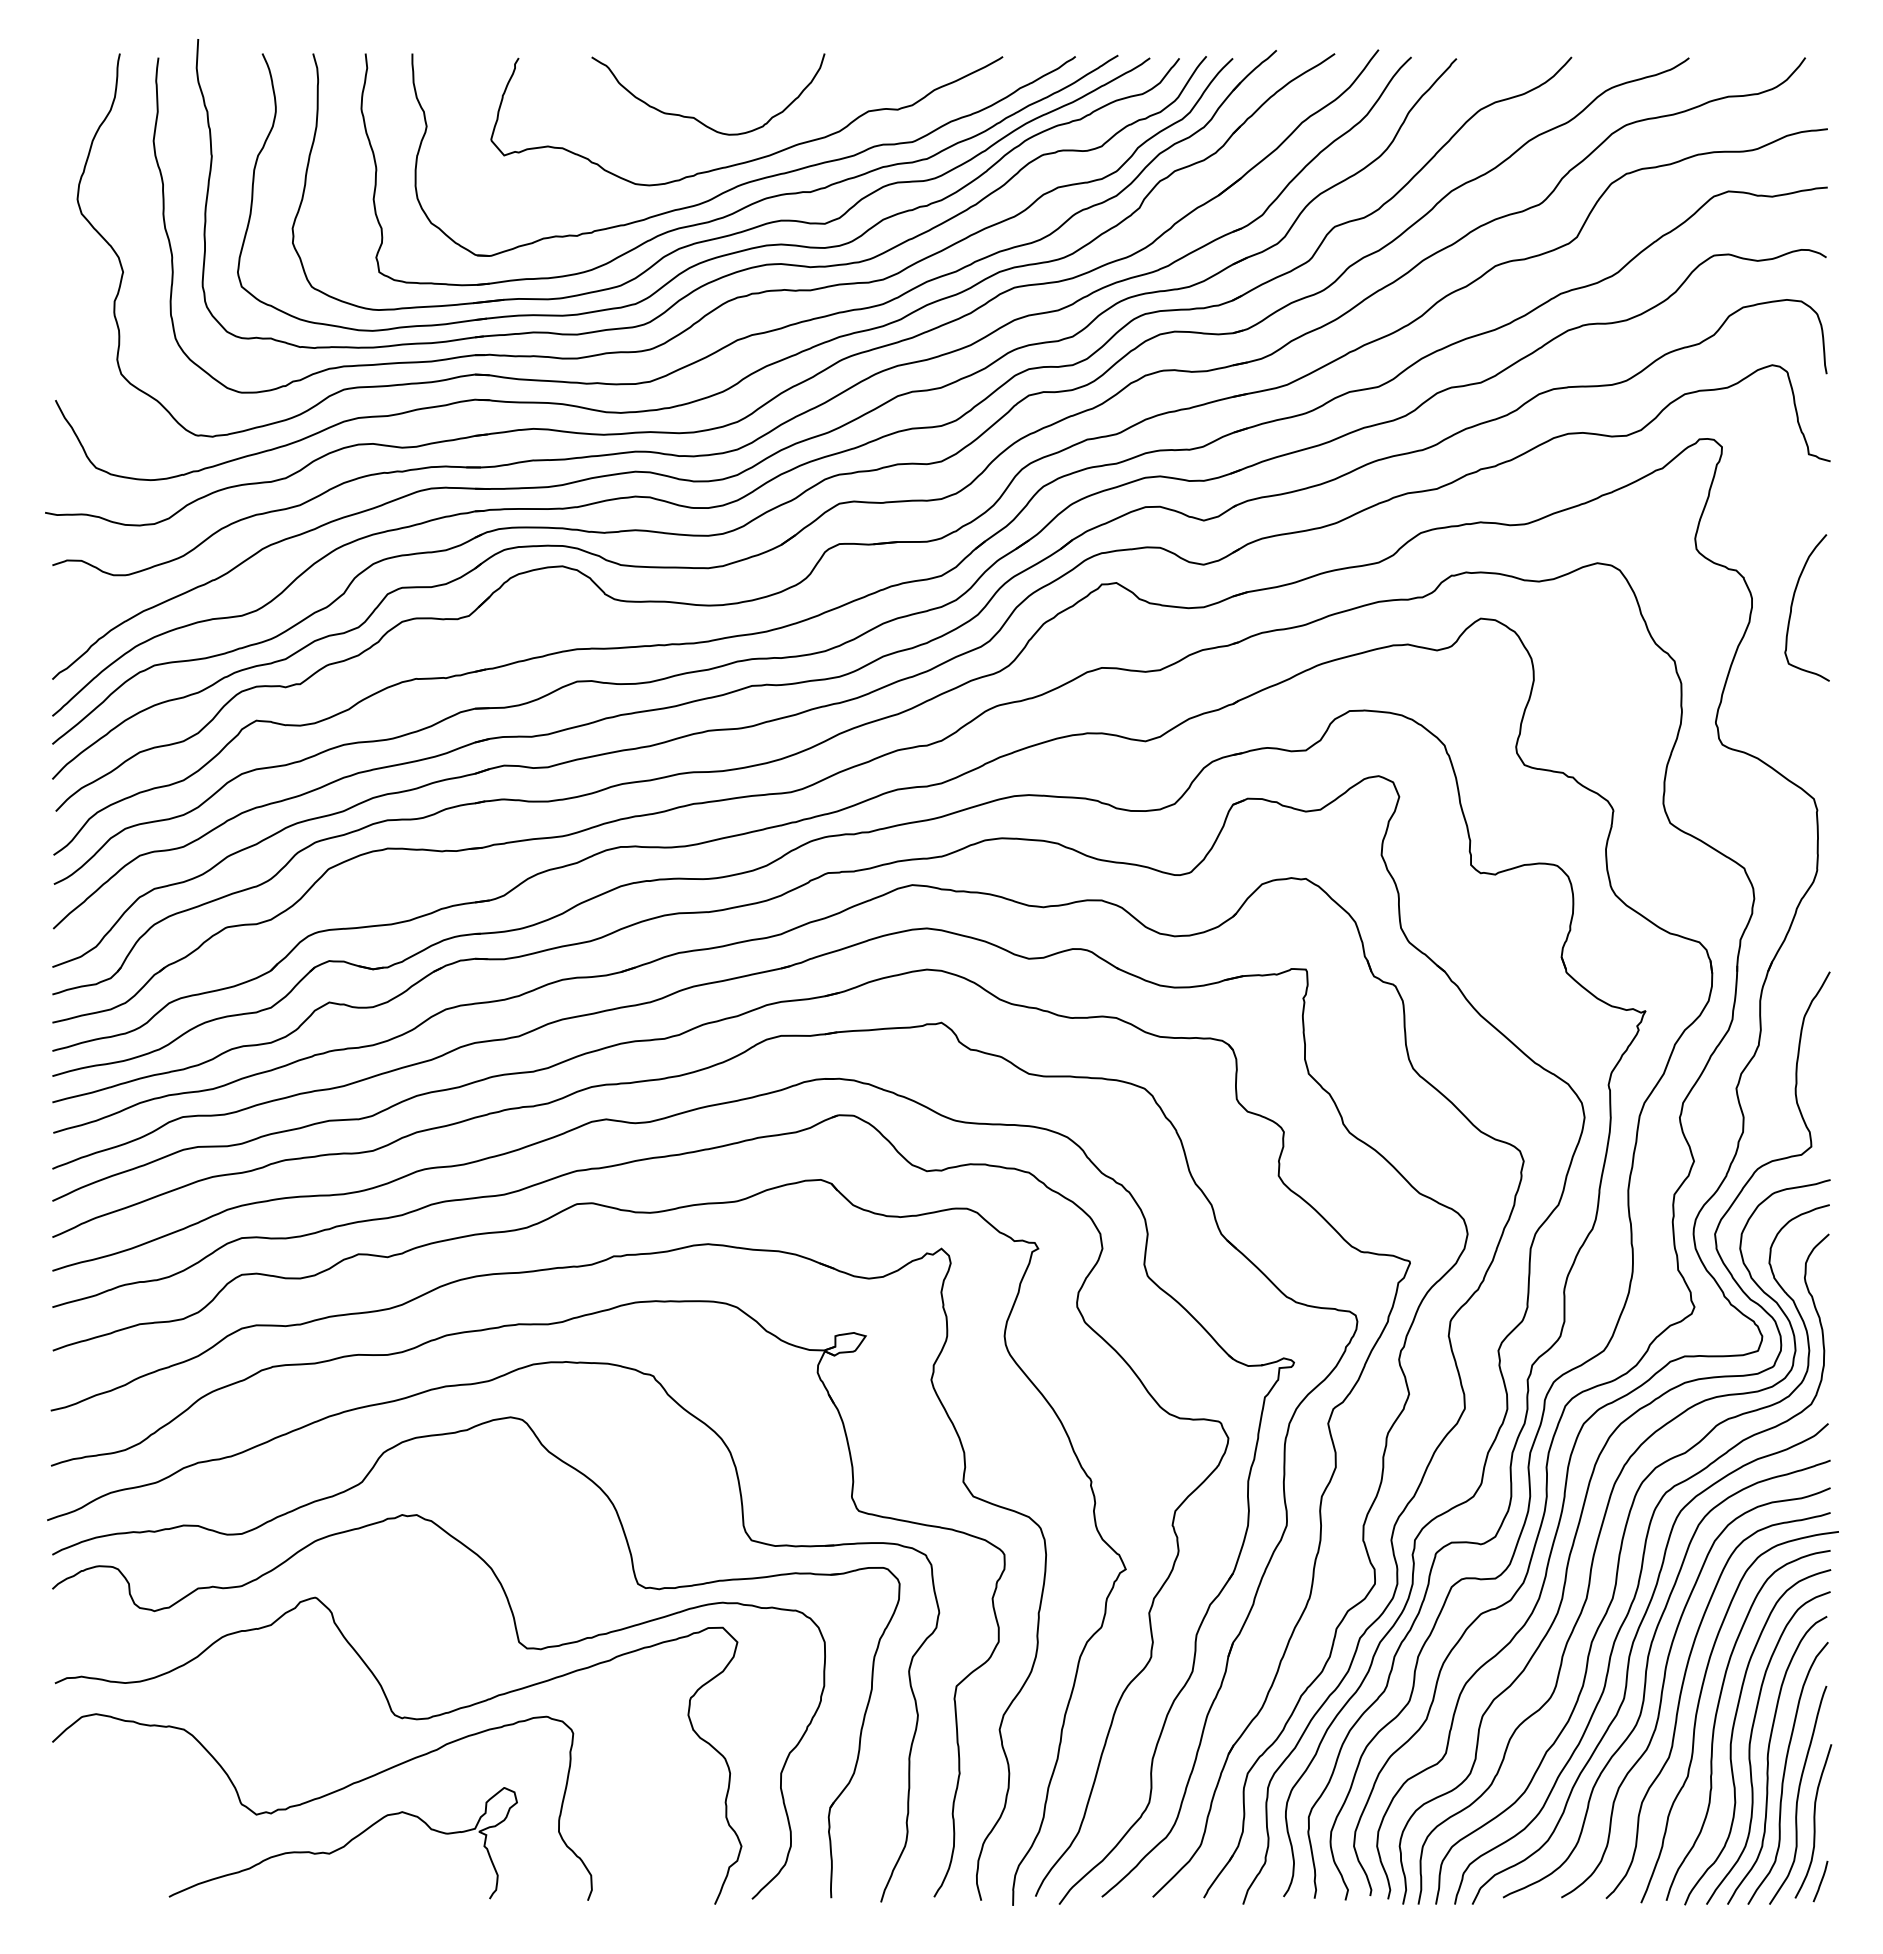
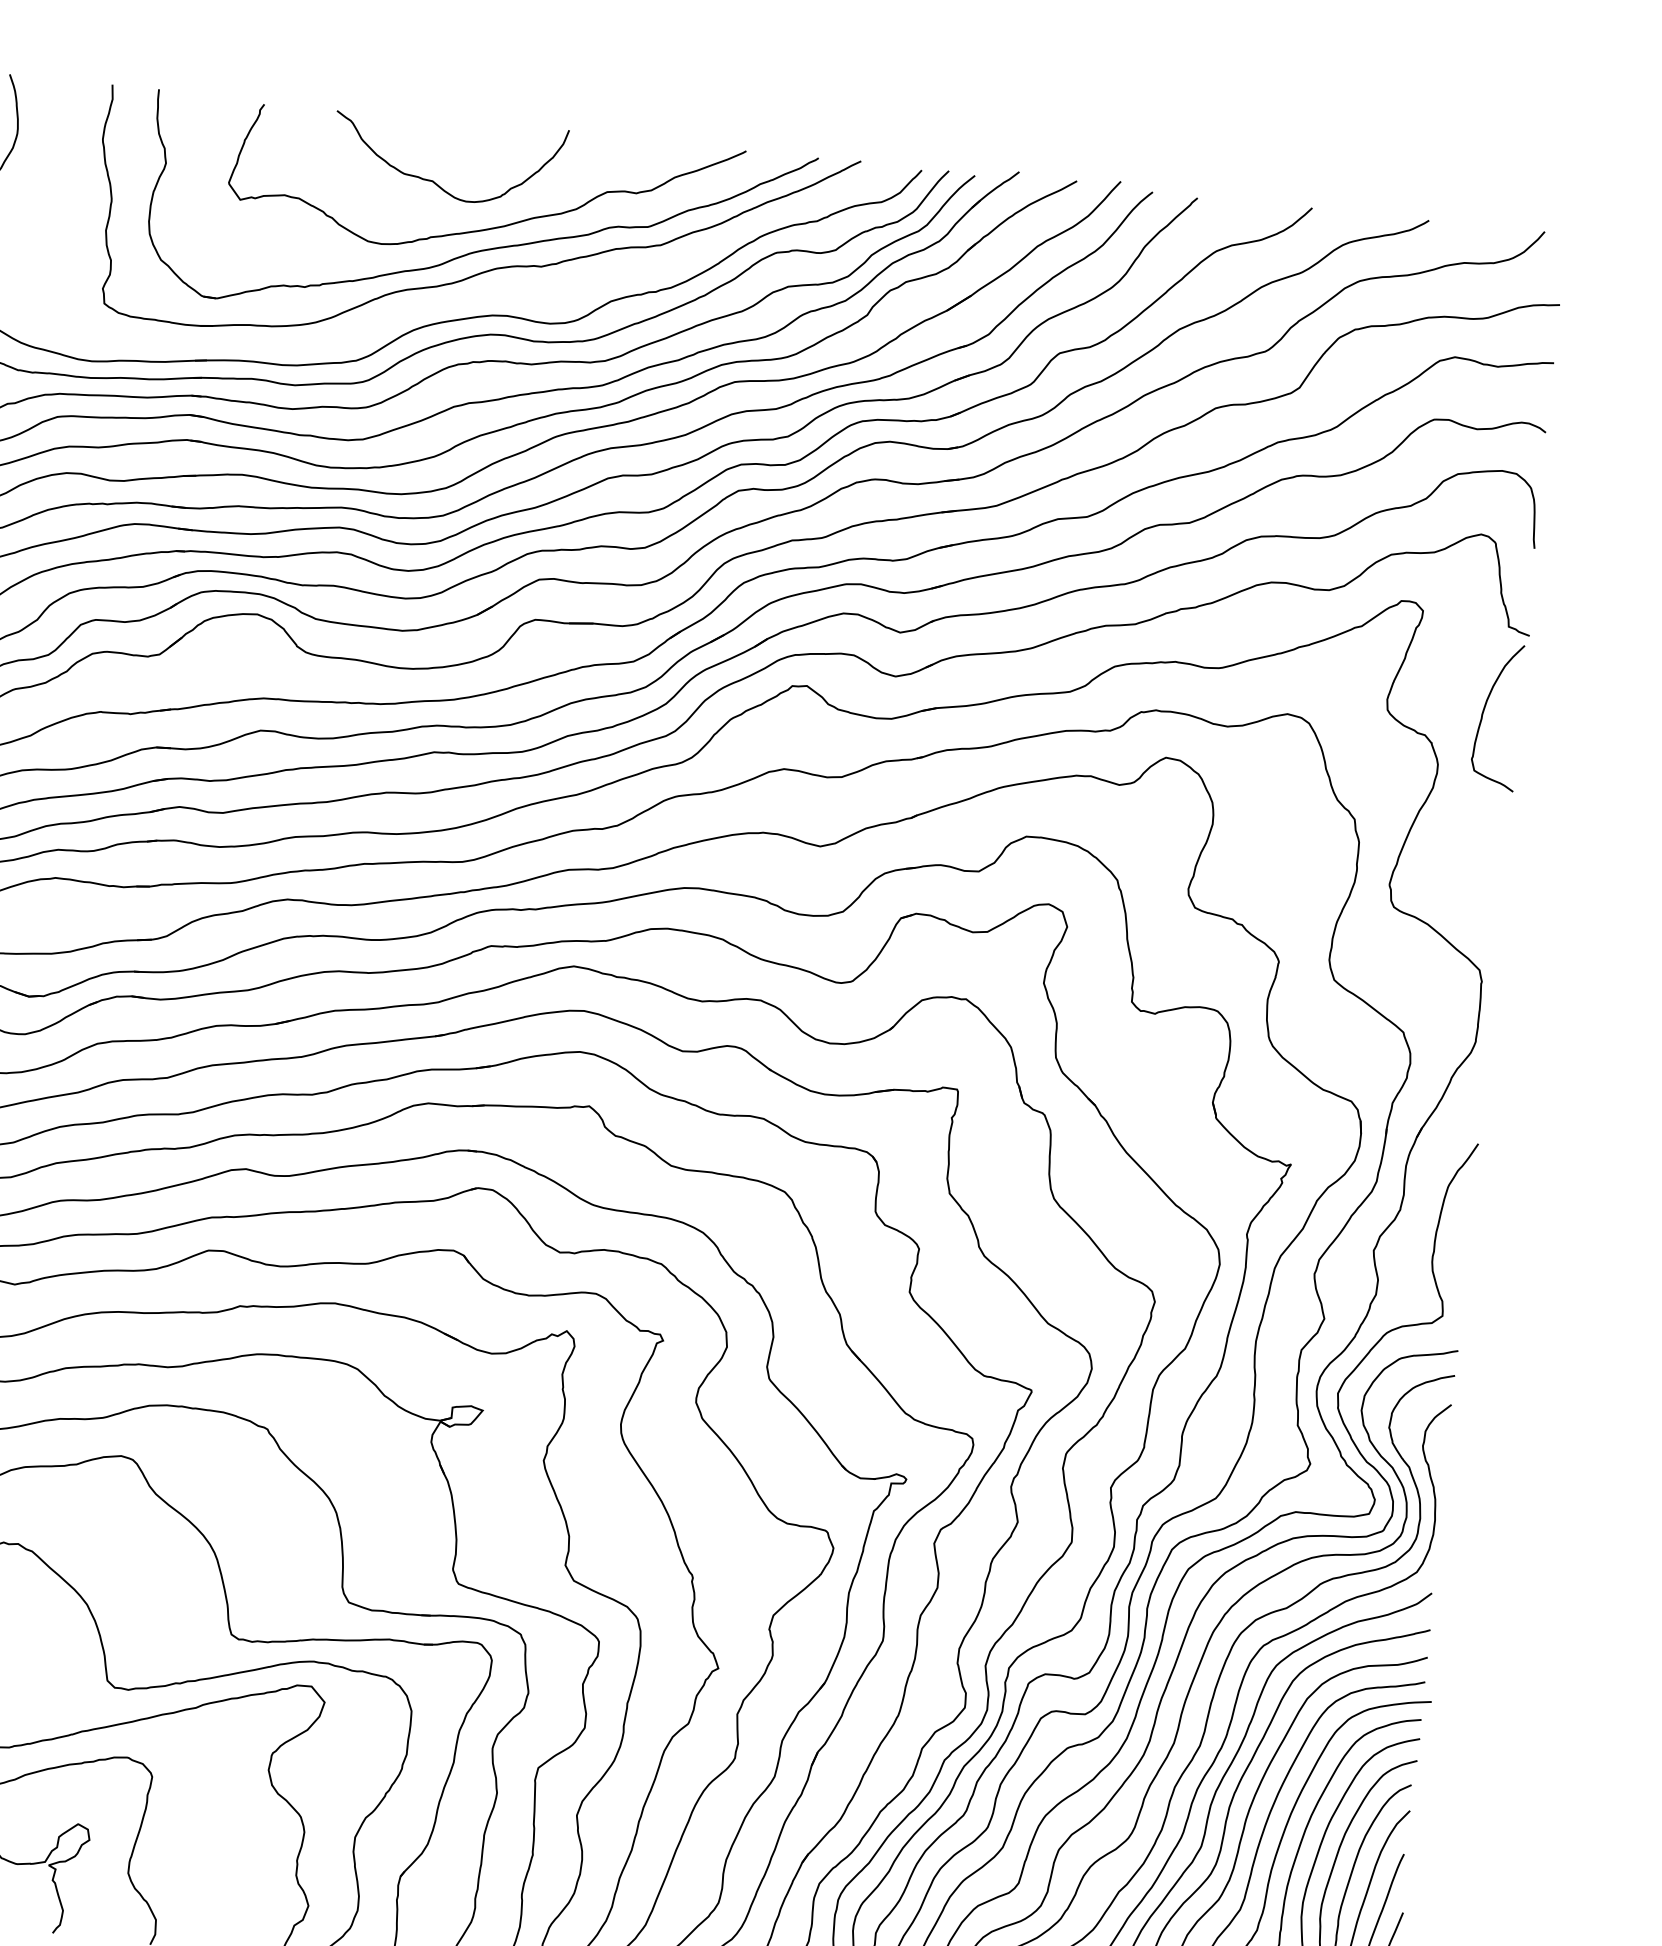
part: (738, 231) -> (465, 298), removed
curve: (1793, 602) -> (1485, 710), moved

